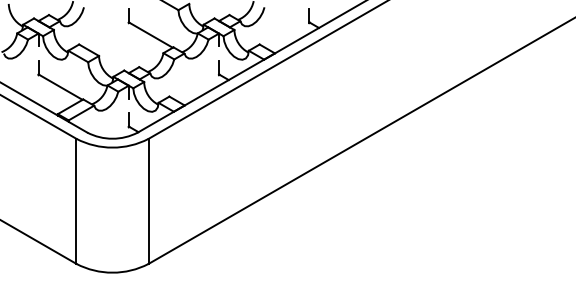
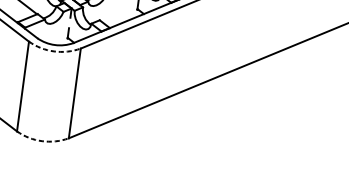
arc: (112, 147) -> (54, 51), solid -> dashed
arc: (112, 272) -> (42, 141), solid -> dashed

